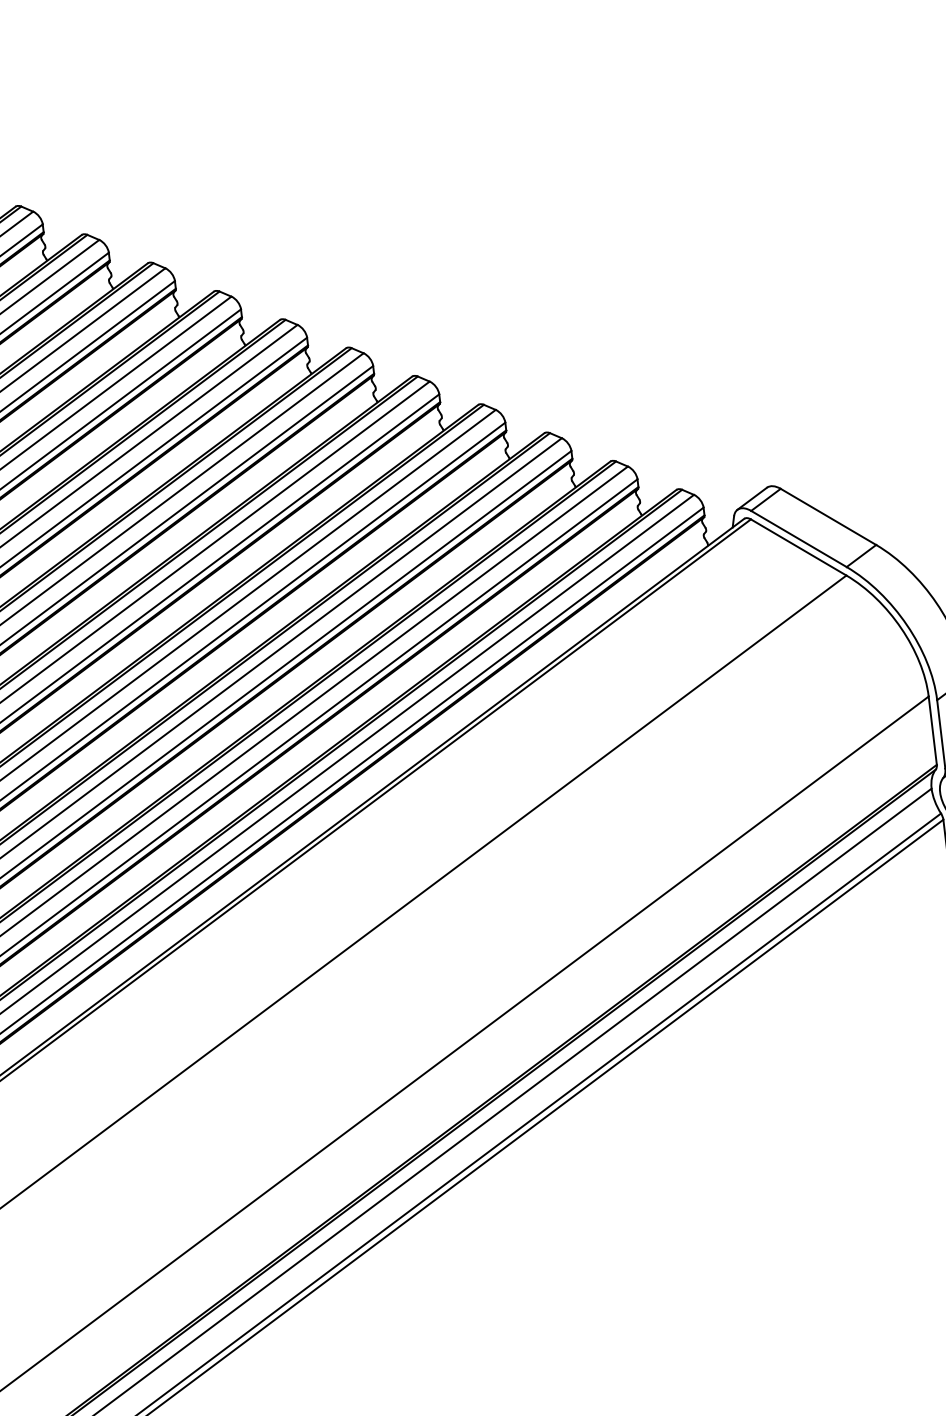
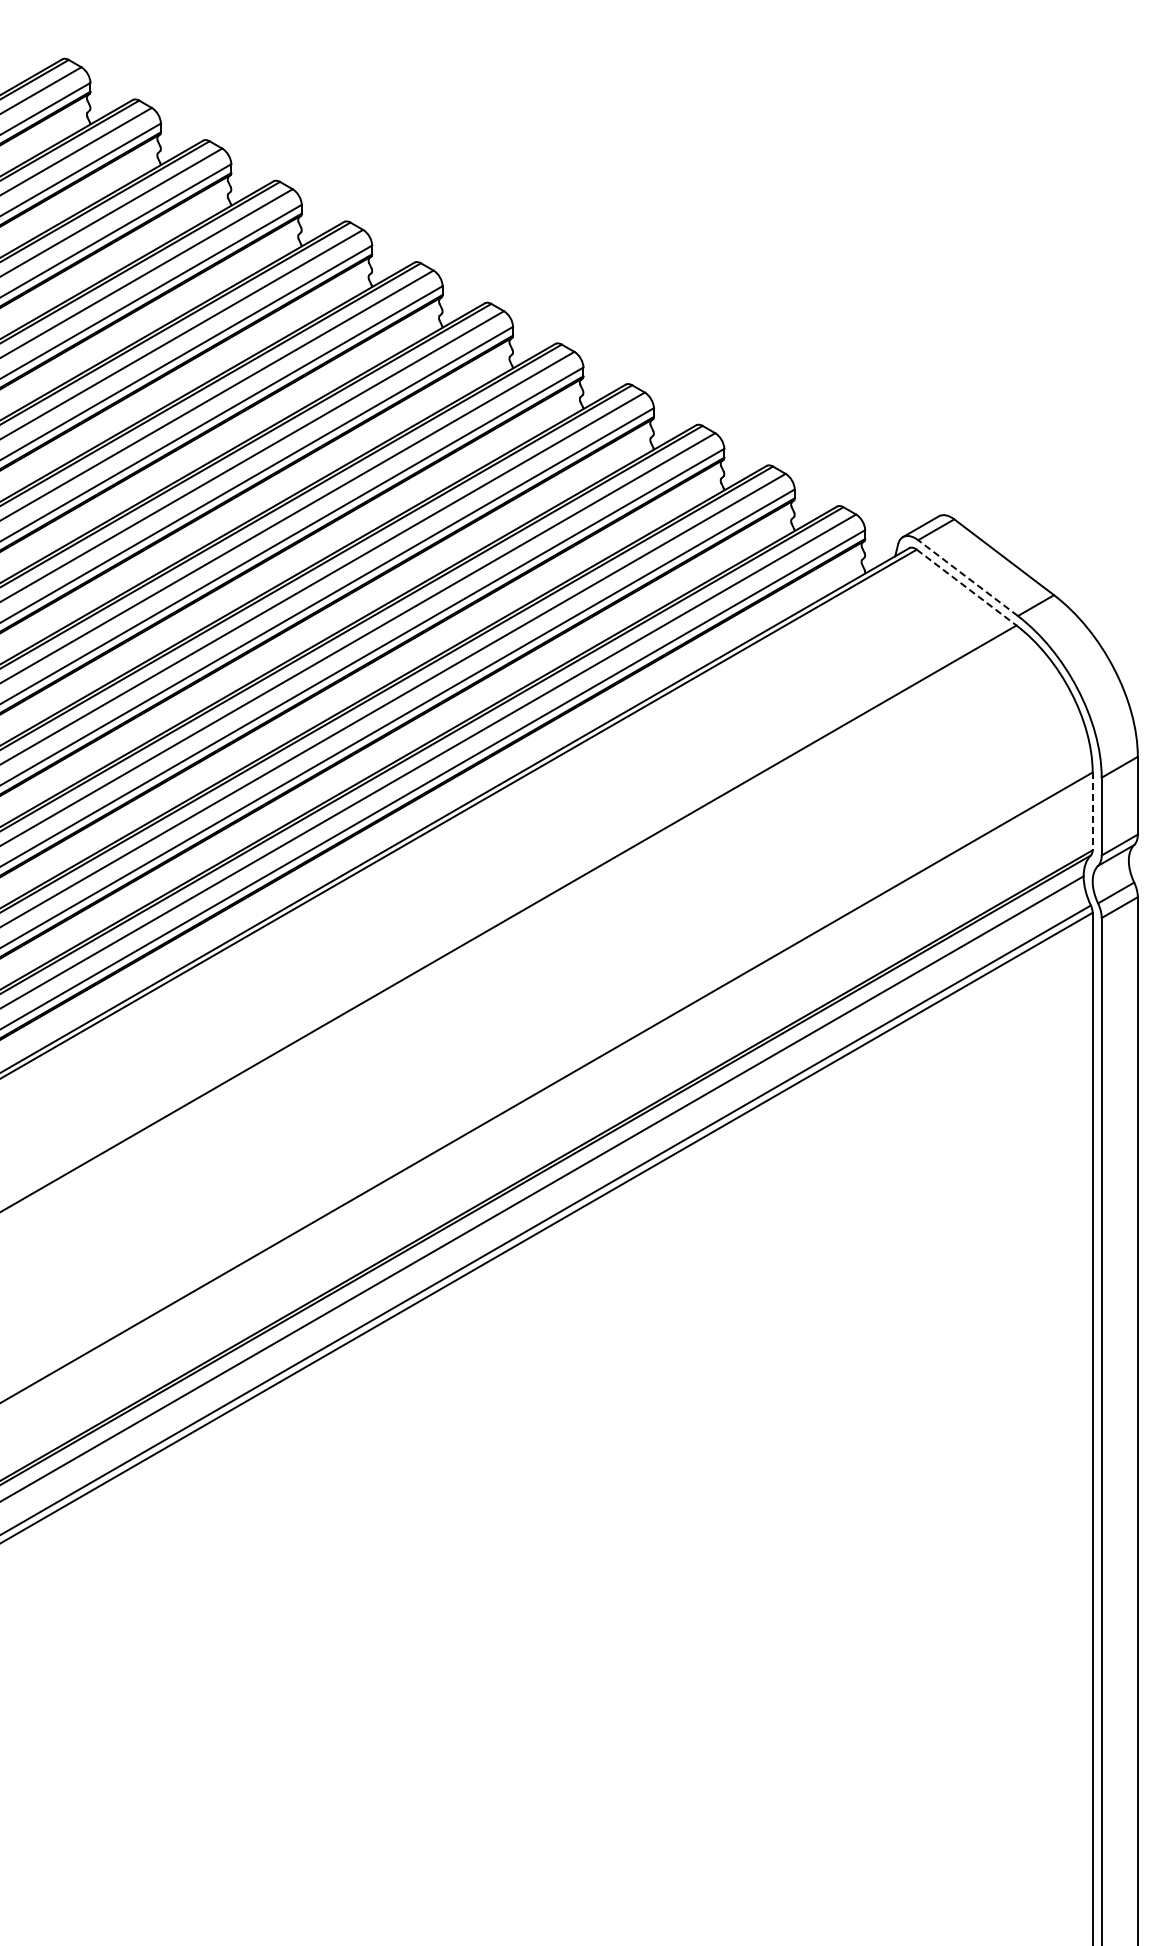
line: (799, 539) -> (968, 578), solid -> dashed
line: (798, 547) -> (966, 587), solid -> dashed
line: (932, 730) -> (1092, 811), solid -> dashed

